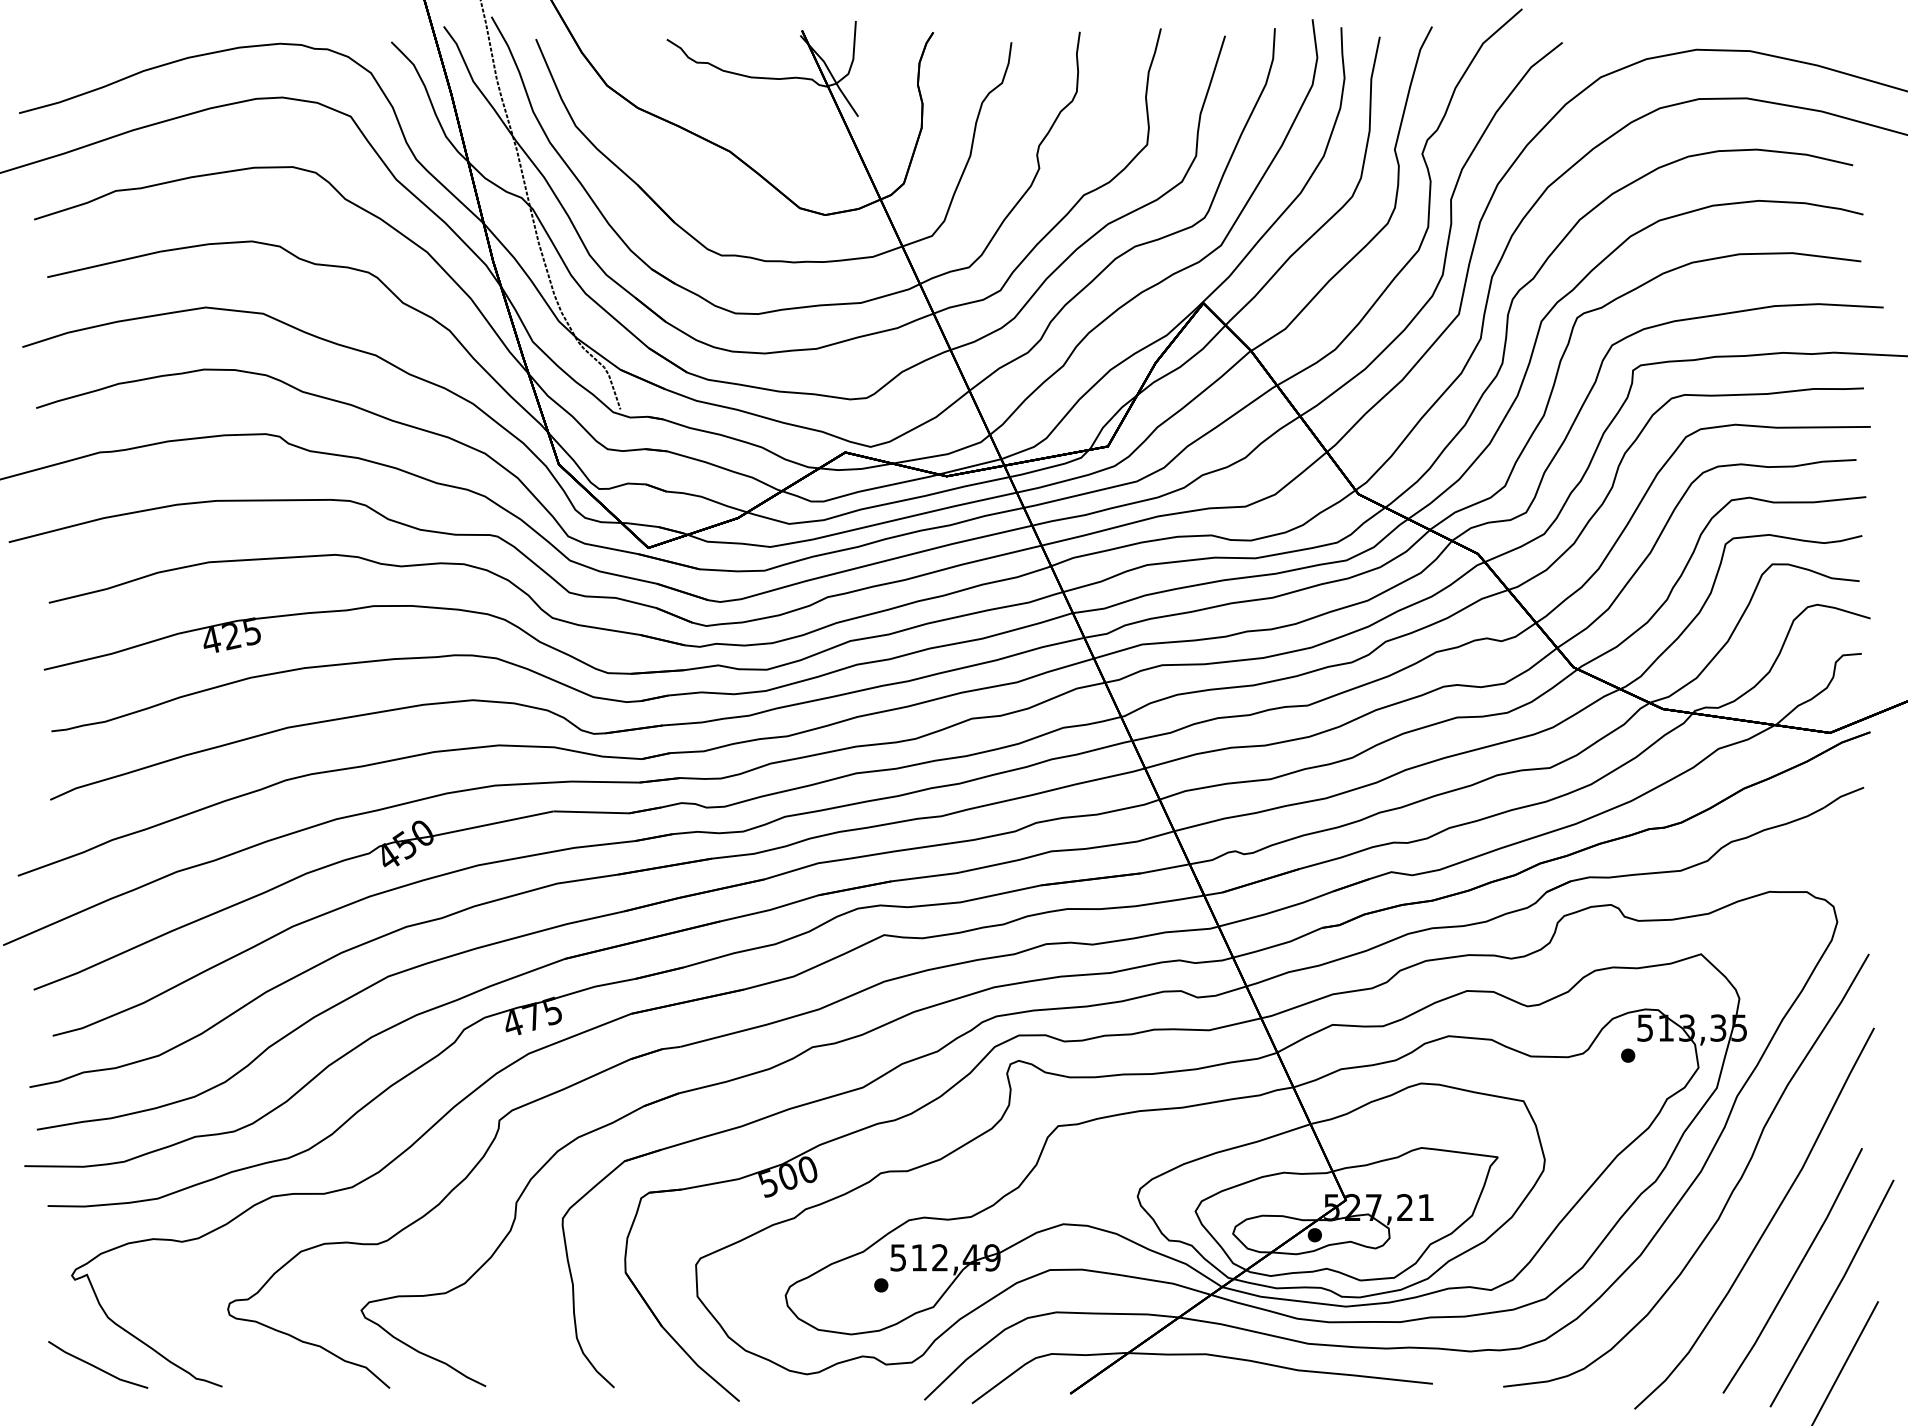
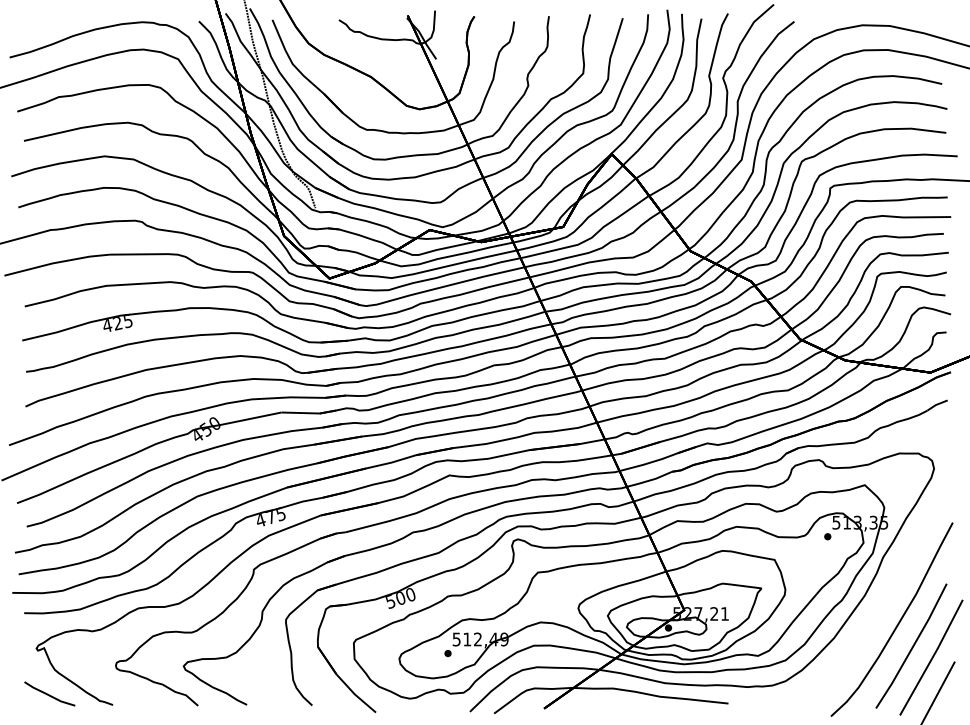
curve: (1729, 1192) -> (879, 606), removed

